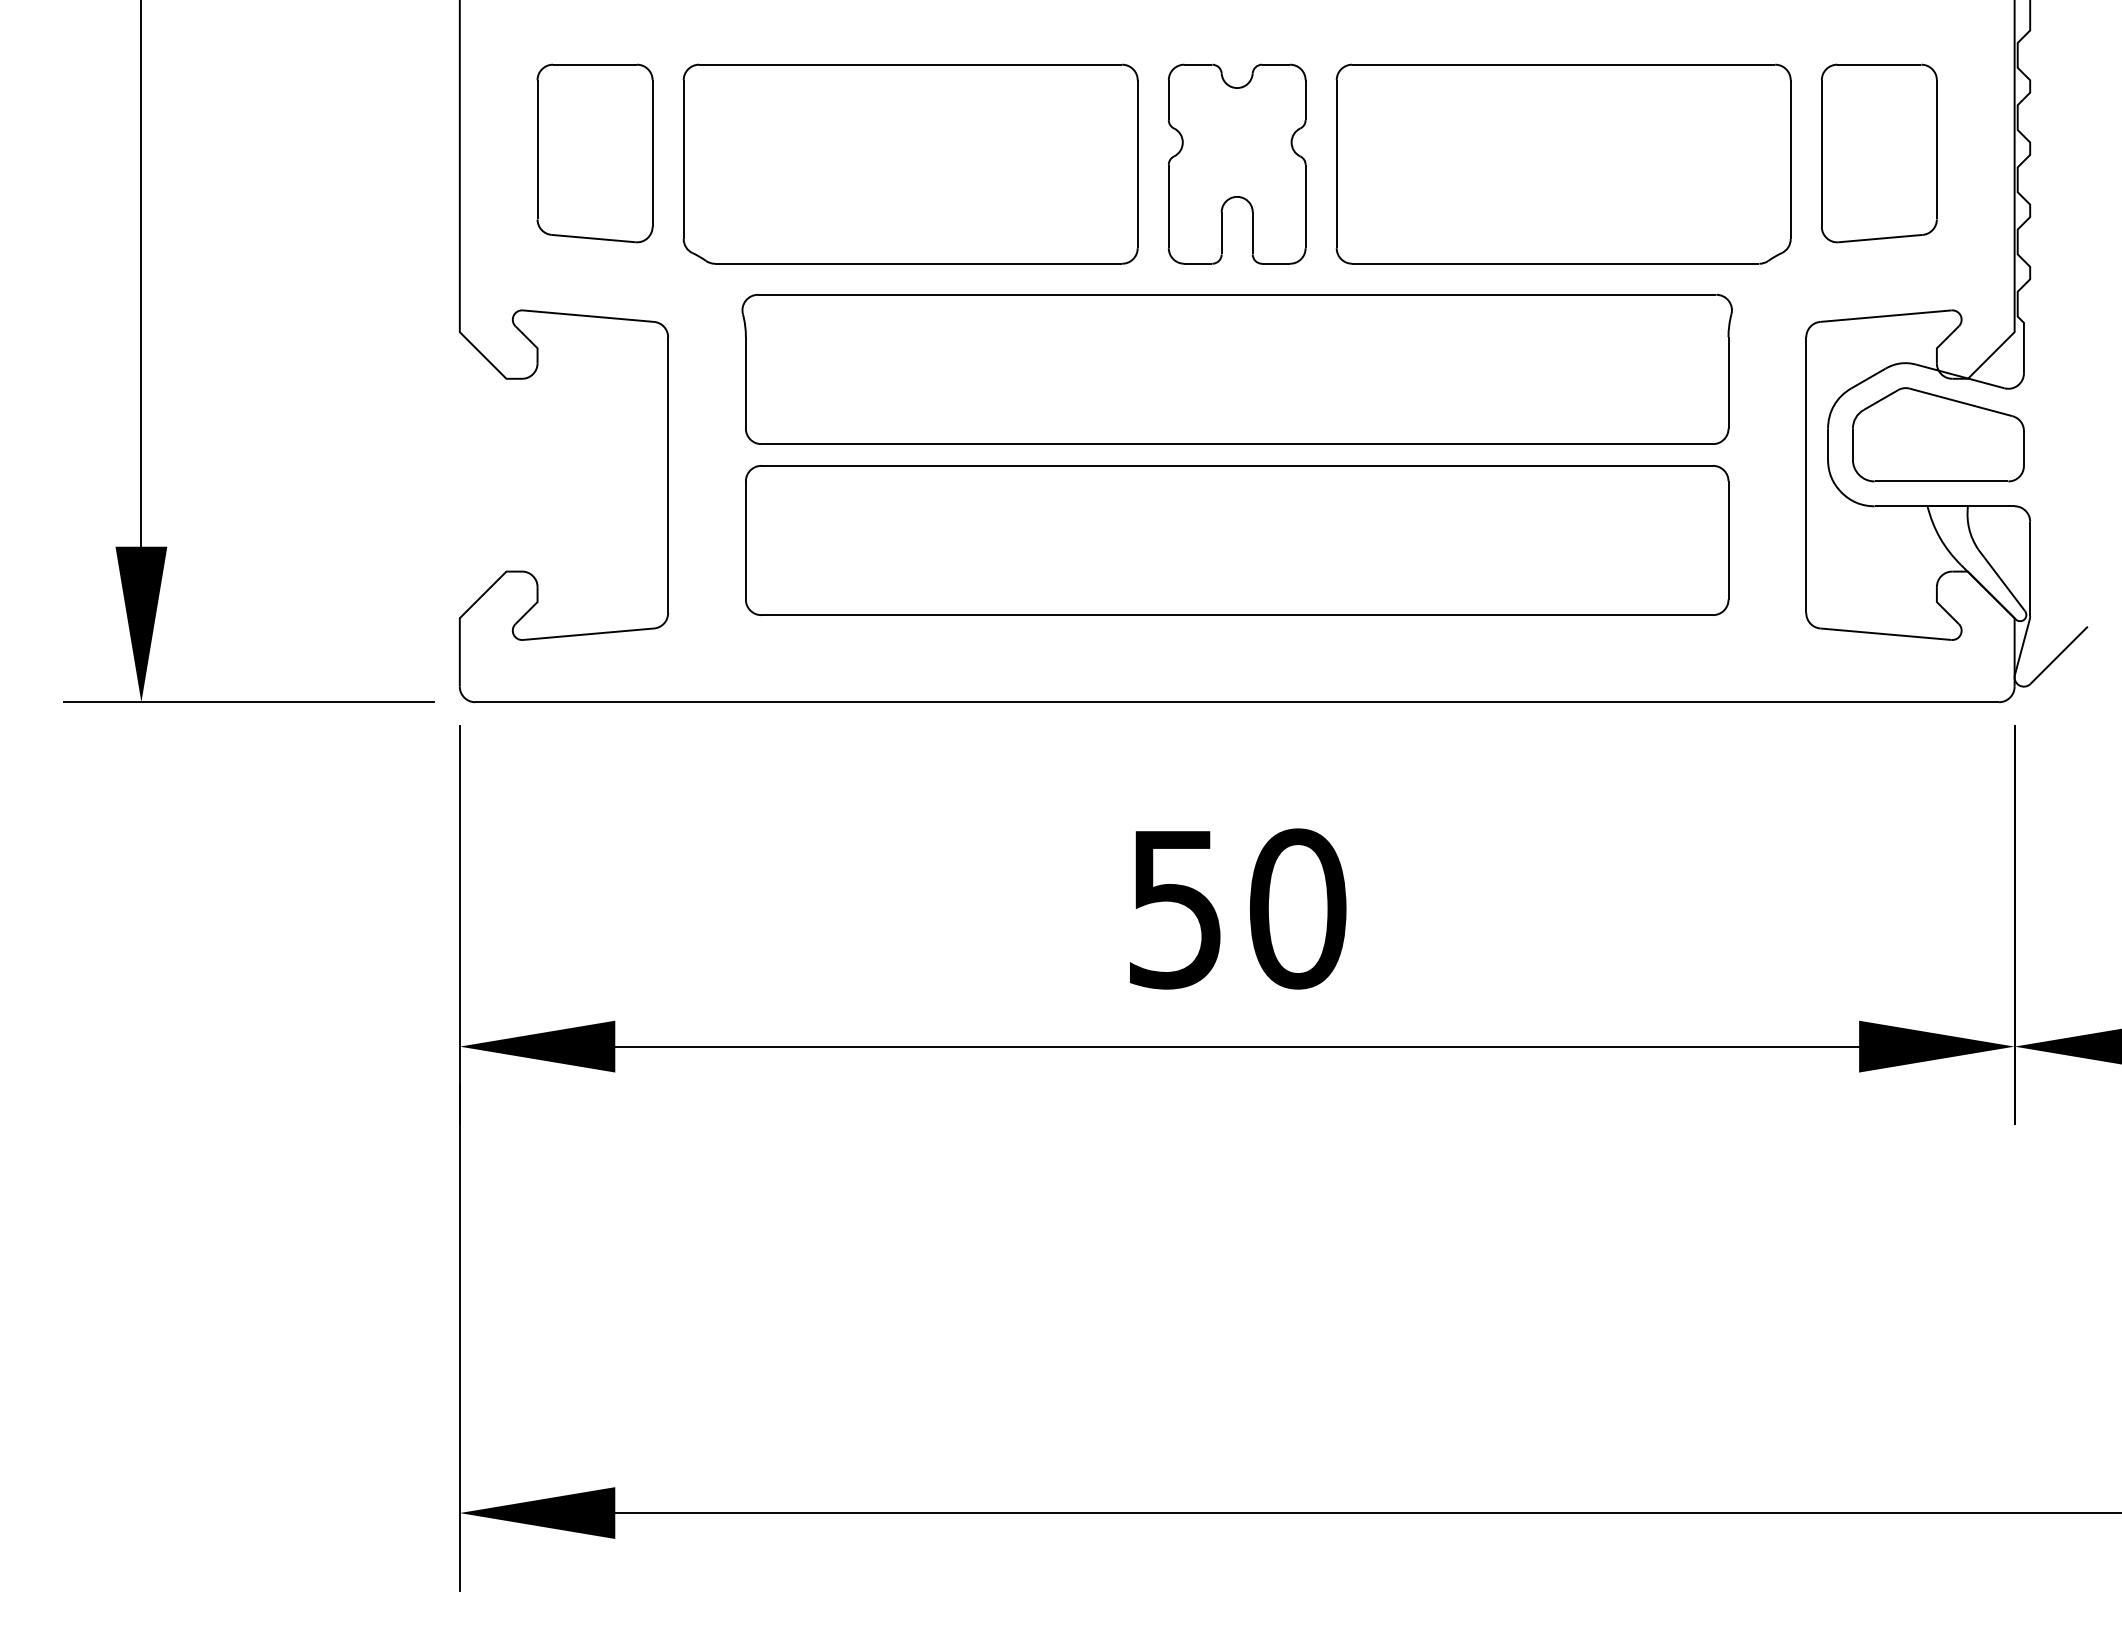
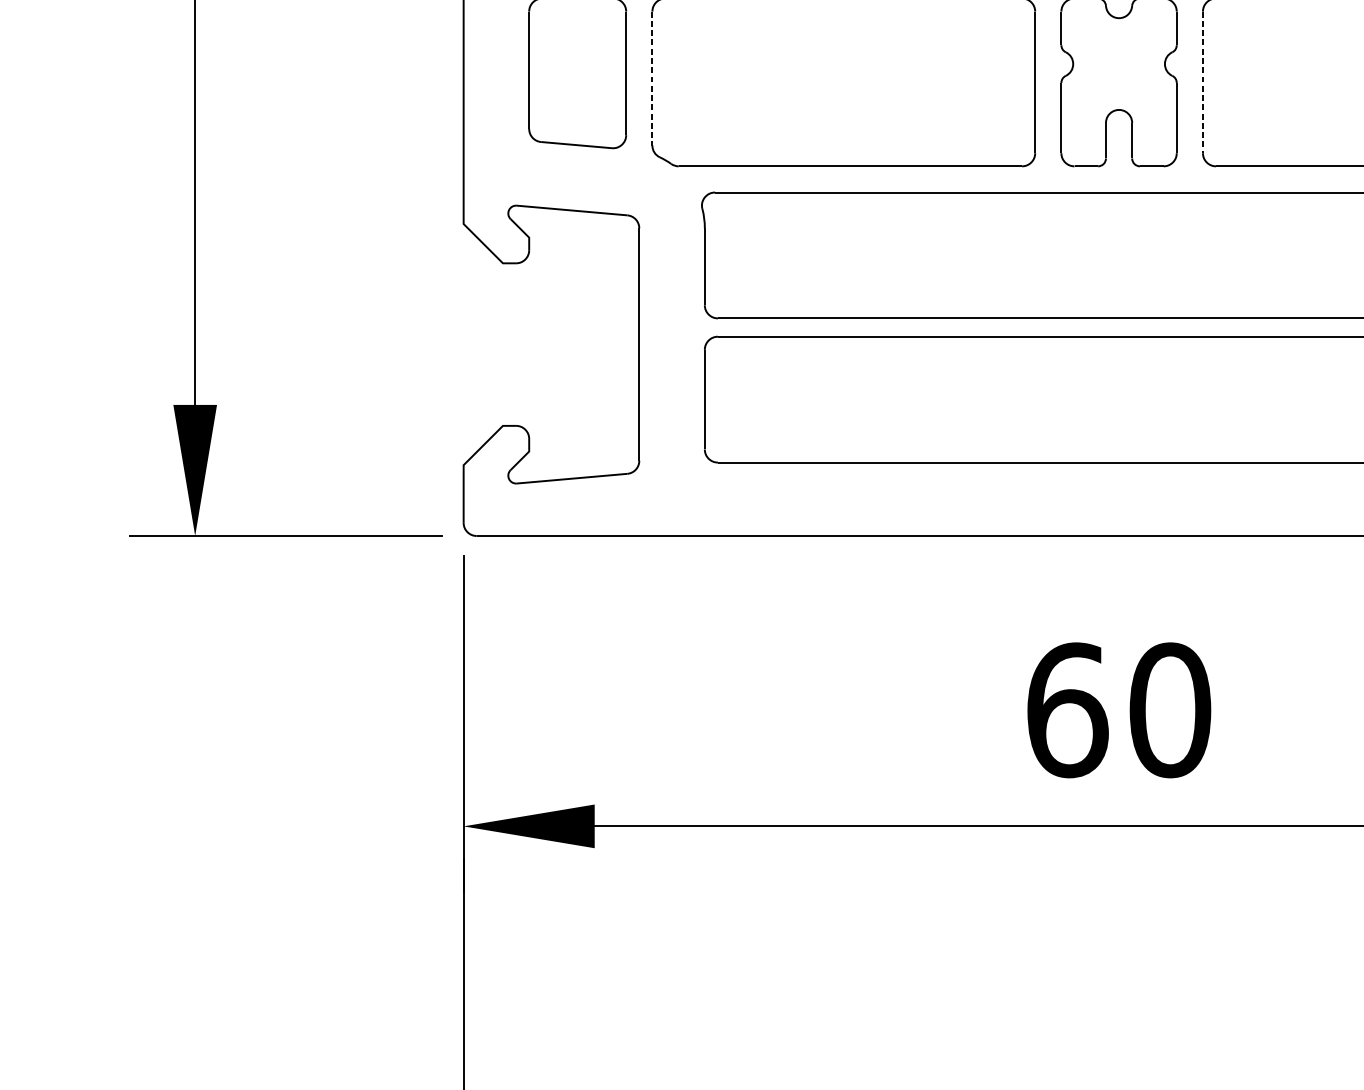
line: (683, 160) -> (652, 79), solid -> dashed
line: (1336, 164) -> (1202, 82), solid -> dashed
text: (1176, 908) -> (1067, 709), 50 -> 60

